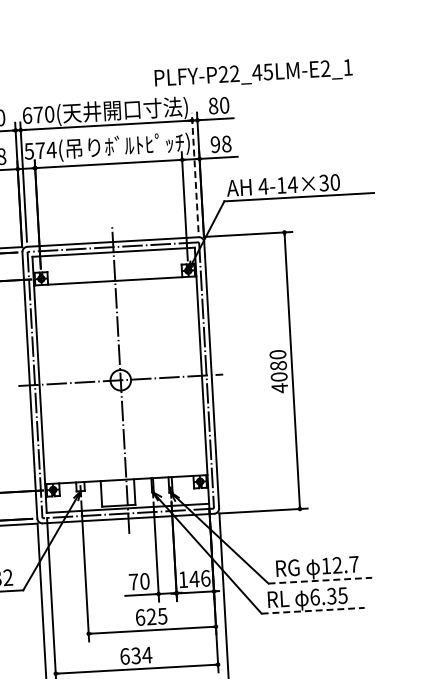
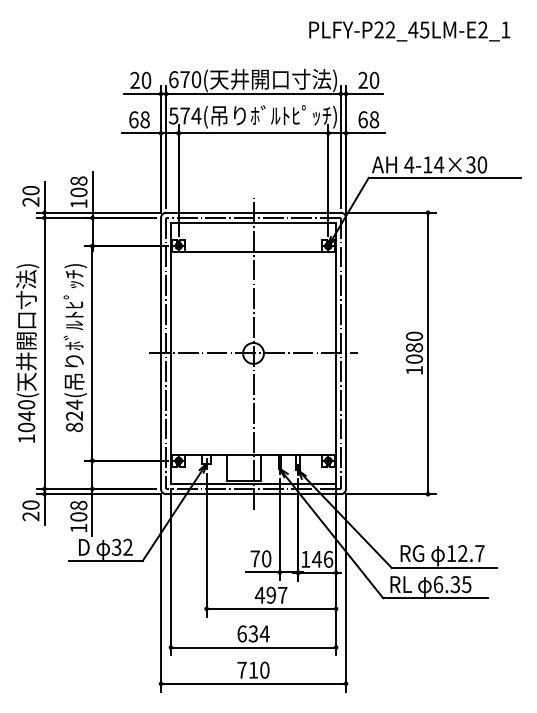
text: (253, 74) -> (409, 31), moved
text: (212, 105) -> (362, 79), 80 -> 20
text: (214, 144) -> (362, 119), 98 -> 68
line: (194, 172) -> (340, 146), dashed -> solid
text: (279, 388) -> (414, 370), 4080 -> 1080
line: (320, 581) -> (444, 568), dashed -> solid
line: (314, 610) -> (436, 598), dashed -> solid
text: (150, 616) -> (270, 594), 625 -> 497

